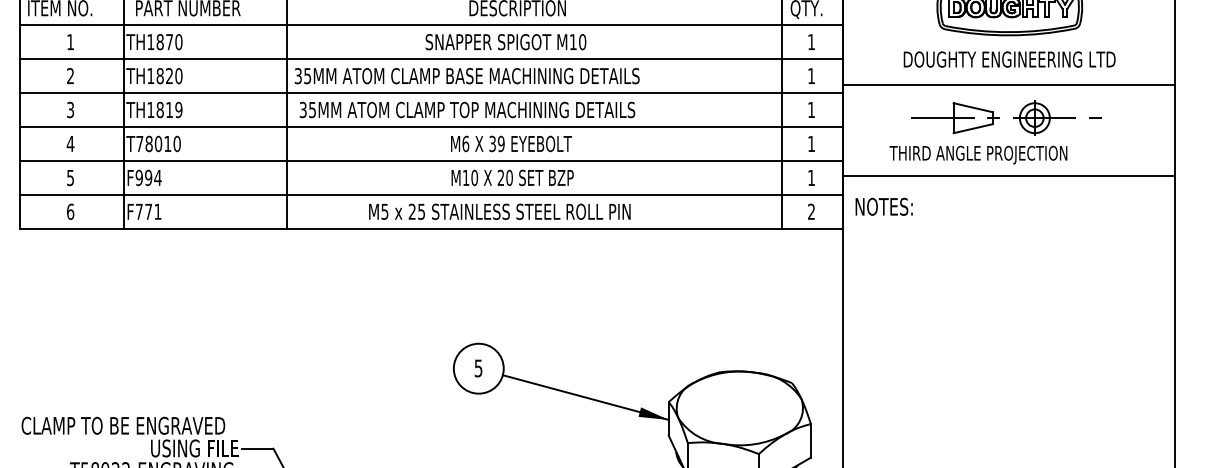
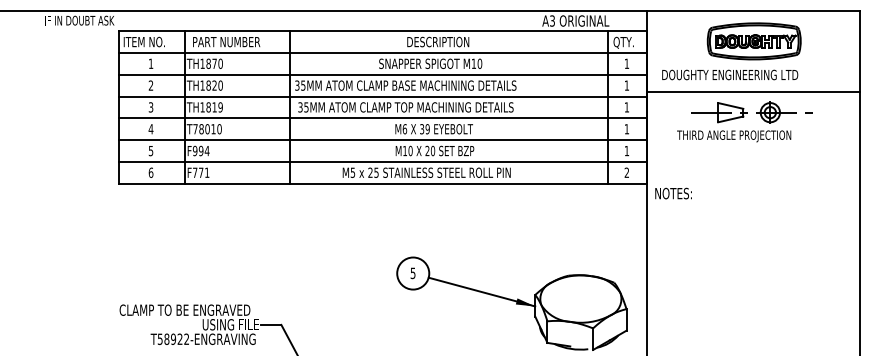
text: (1010, 58) -> (730, 74), moved
line: (1008, 175) -> (753, 149), removed
text: (884, 206) -> (673, 193), moved

